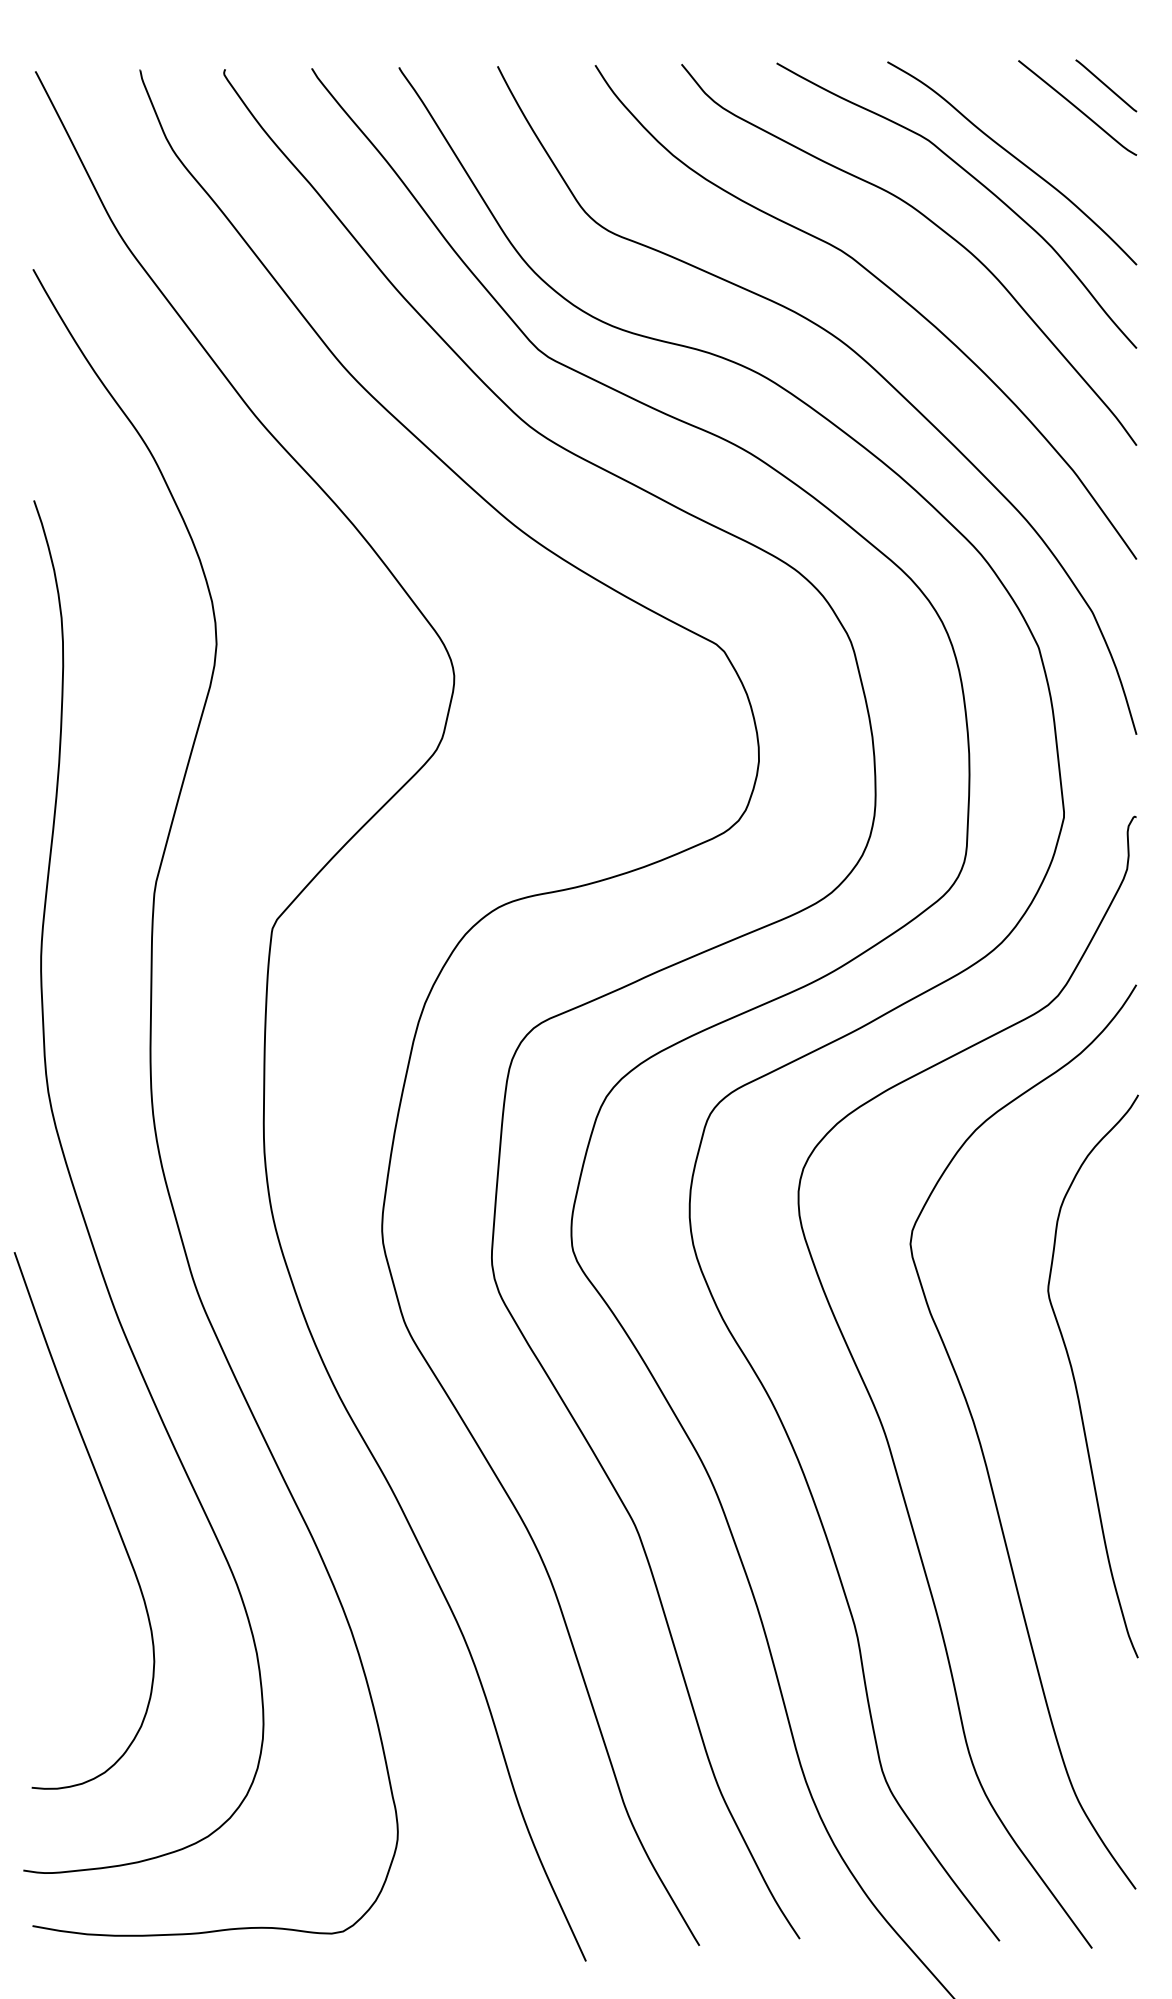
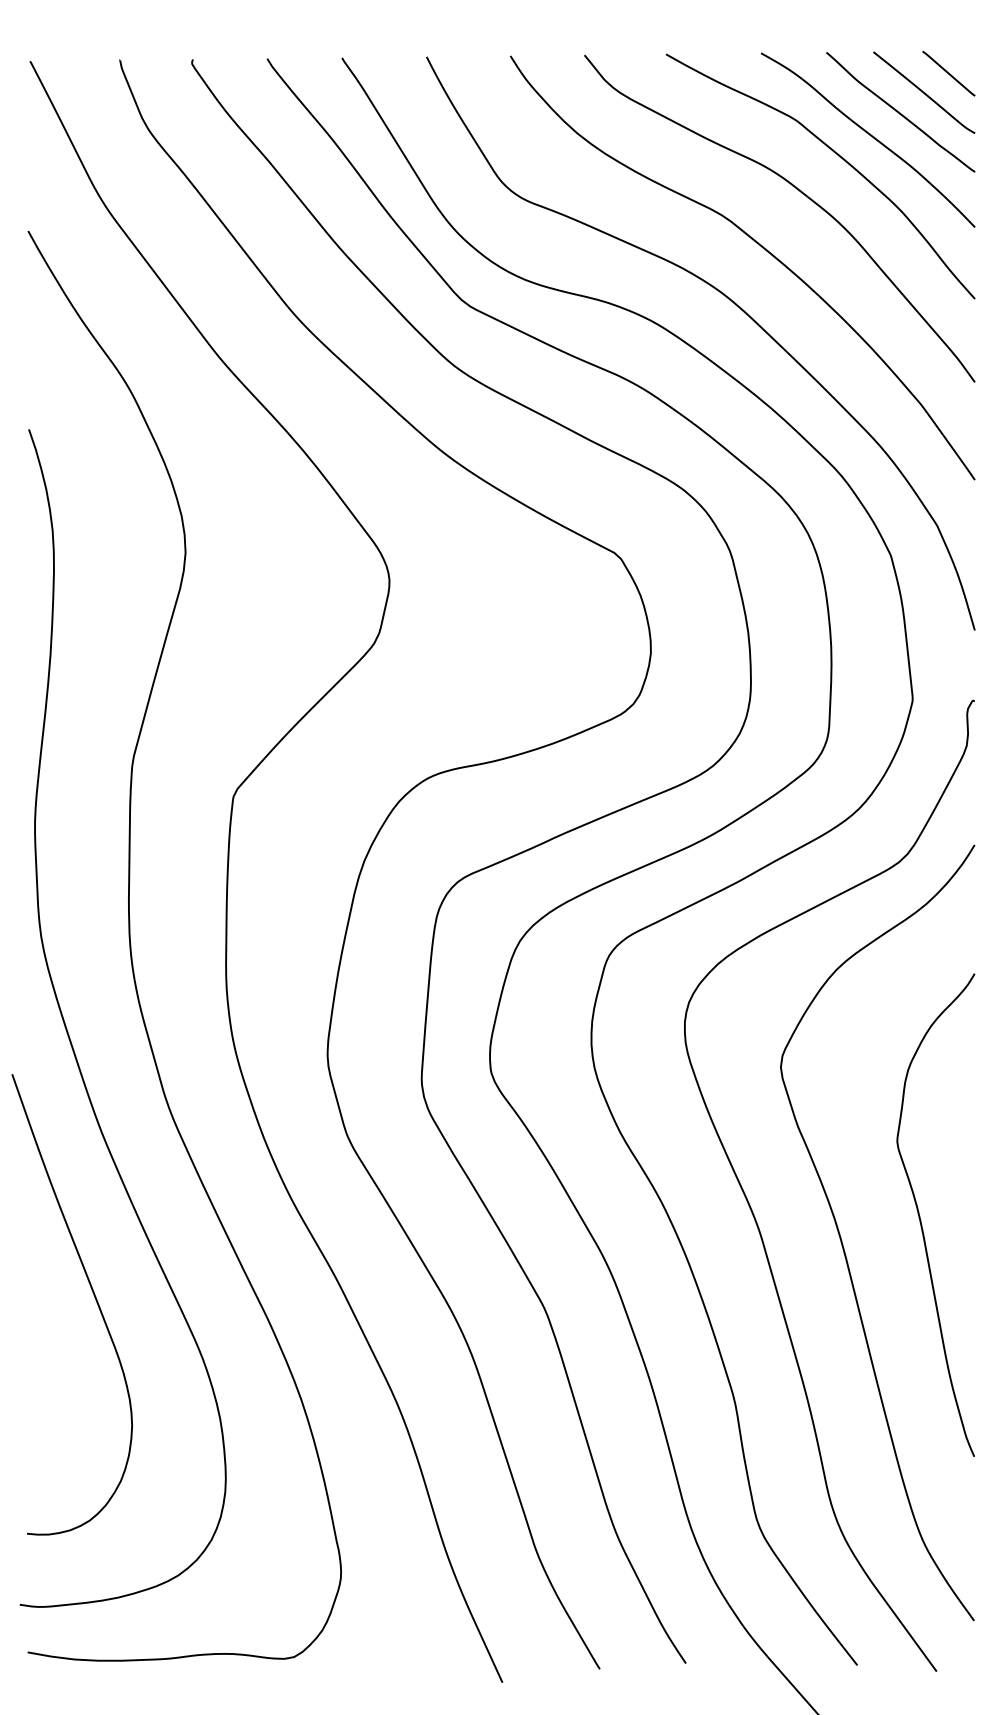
curve: (1049, 131) -> (900, 112), added
curve: (1075, 1379) -> (920, 1217), moved

